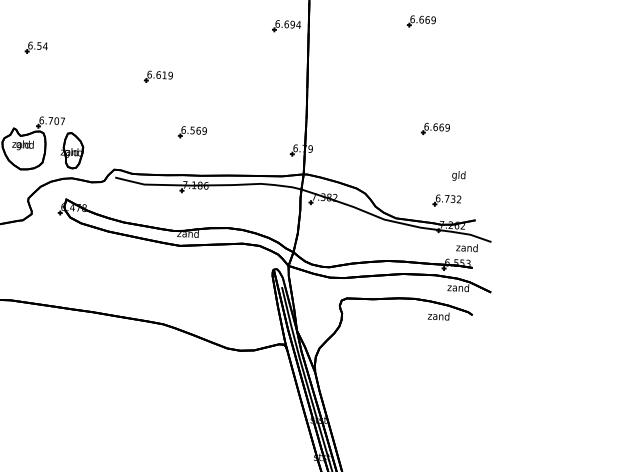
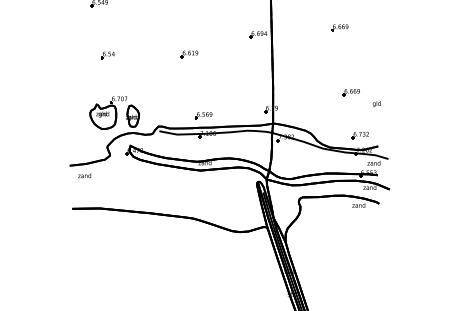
part: (158, 77) -> (189, 54), moved
part: (192, 132) -> (203, 115), moved
text: (458, 176) -> (376, 104), moved

